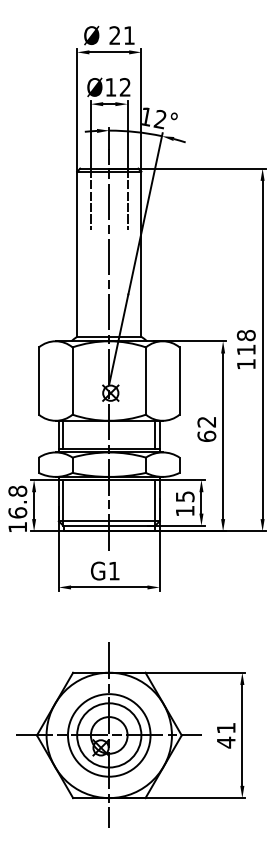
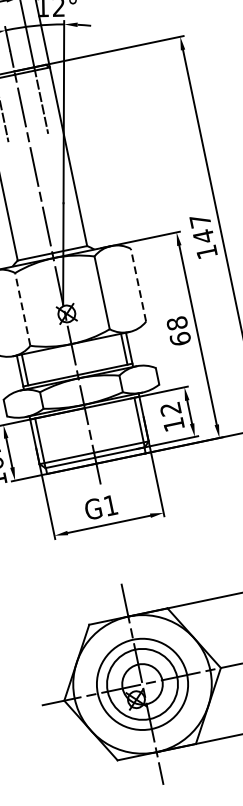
text: (245, 342) -> (201, 228), 118 -> 147
line: (72, 381) -> (22, 309), solid -> dashed
line: (179, 381) -> (138, 285), solid -> dashed
text: (206, 421) -> (176, 322), 62 -> 68
text: (184, 496) -> (169, 409), 15 -> 12

